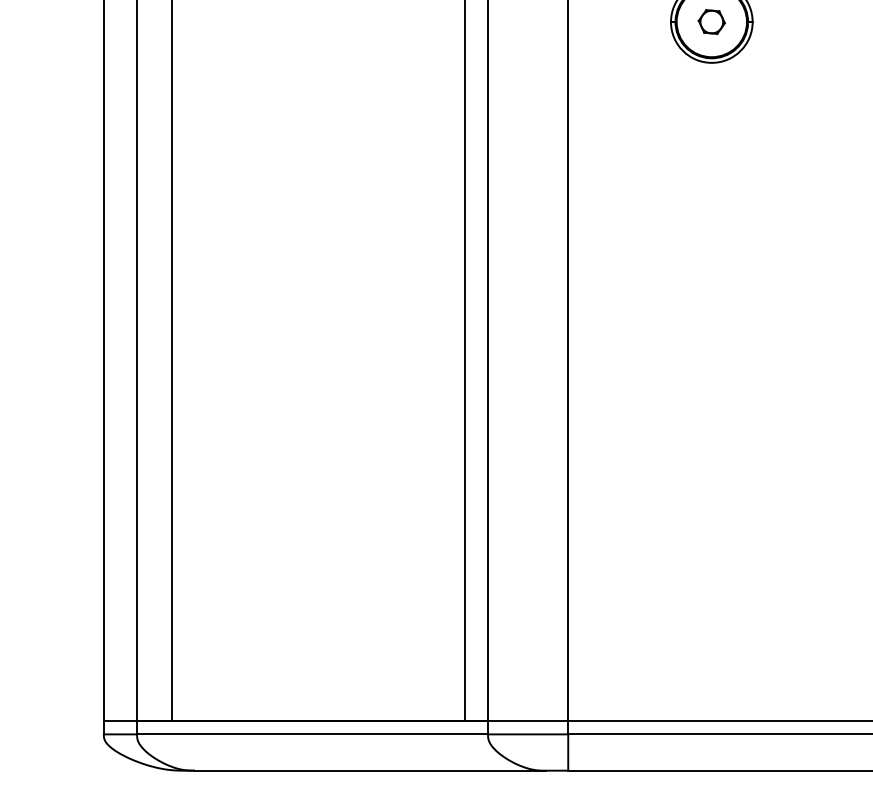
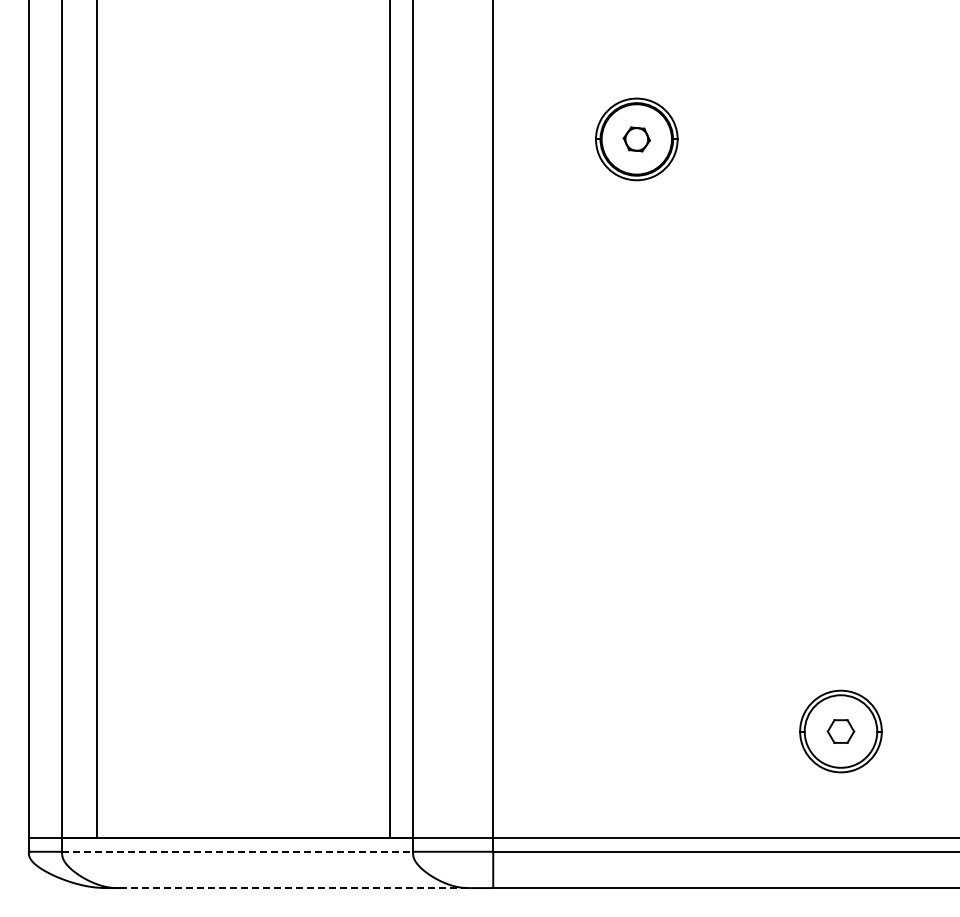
line: (313, 734) -> (238, 851), solid -> dashed
line: (370, 771) -> (295, 888), solid -> dashed

